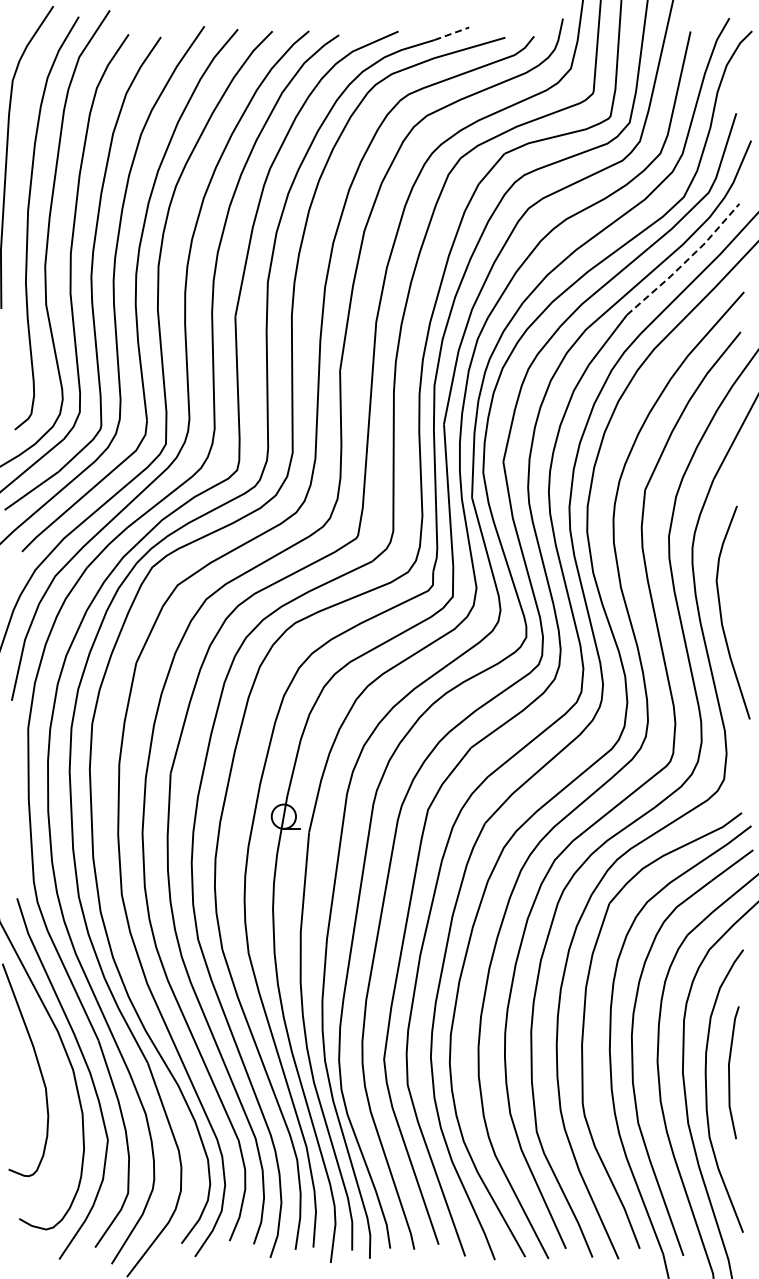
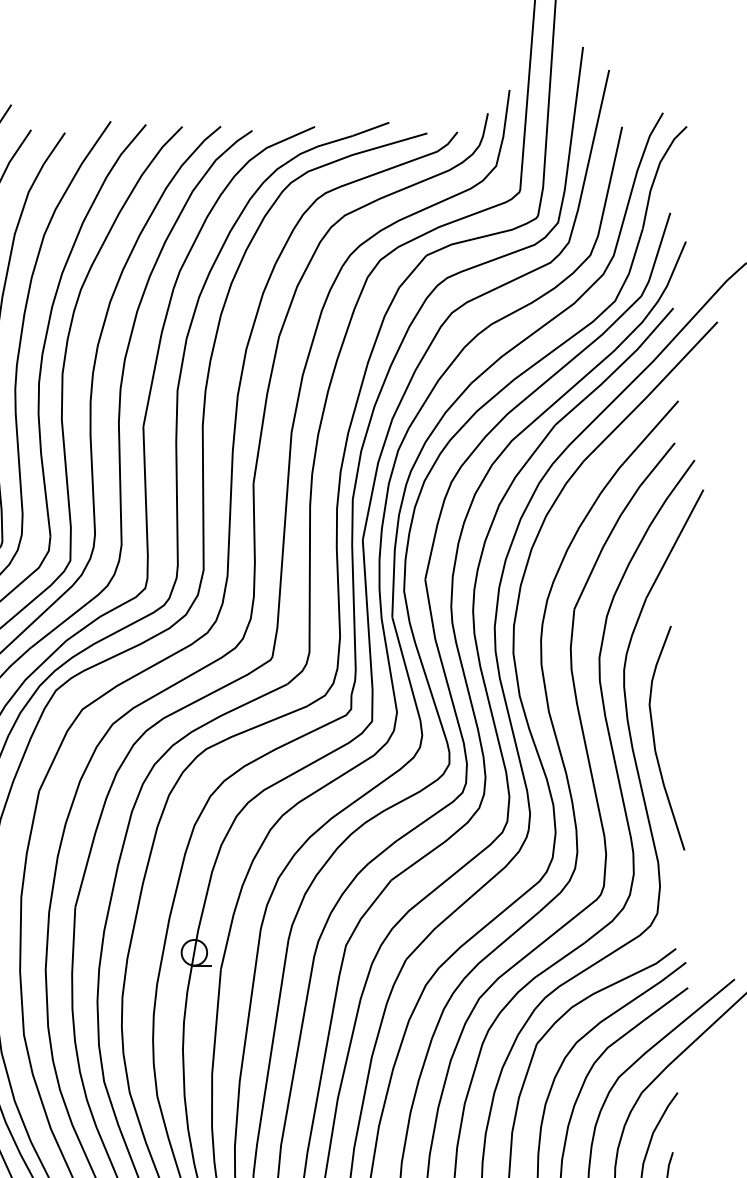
line: (452, 33) -> (371, 128), dashed -> solid
line: (686, 261) -> (617, 368), dashed -> solid

